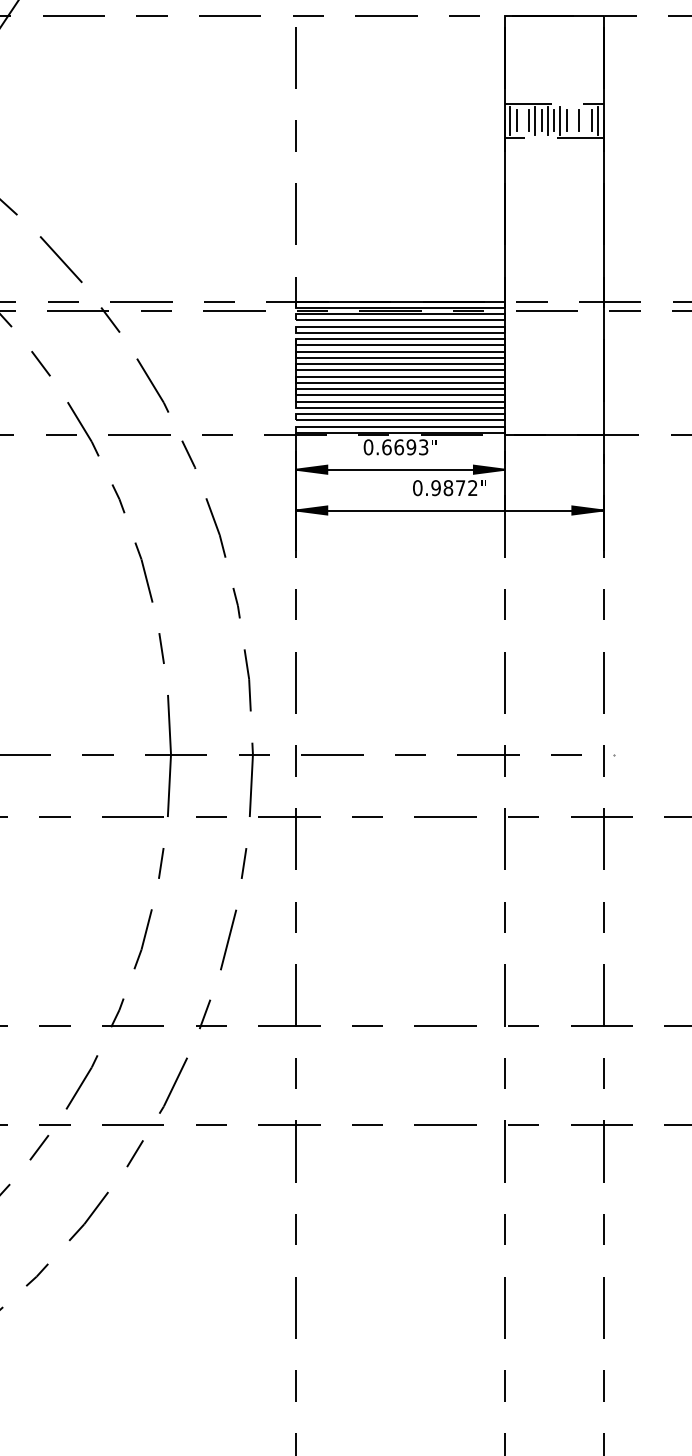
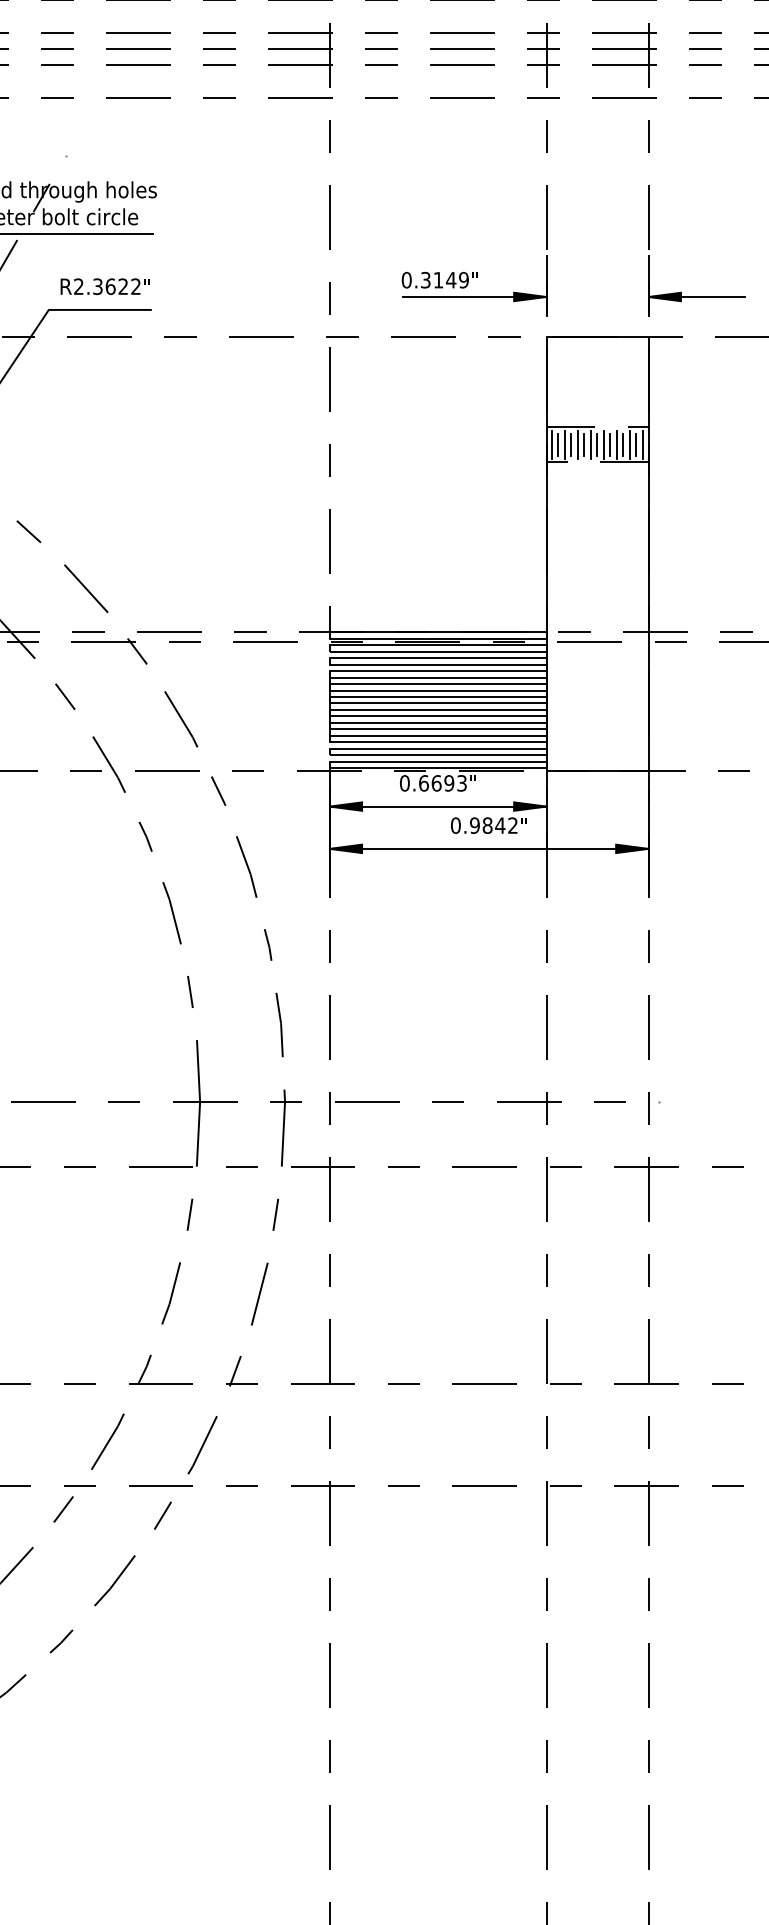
line: (522, 120) -> (564, 444), added
line: (572, 120) -> (616, 444), added
line: (585, 120) -> (629, 444), added
text: (460, 487) -> (500, 825), 0.9872 -> 0.9842

